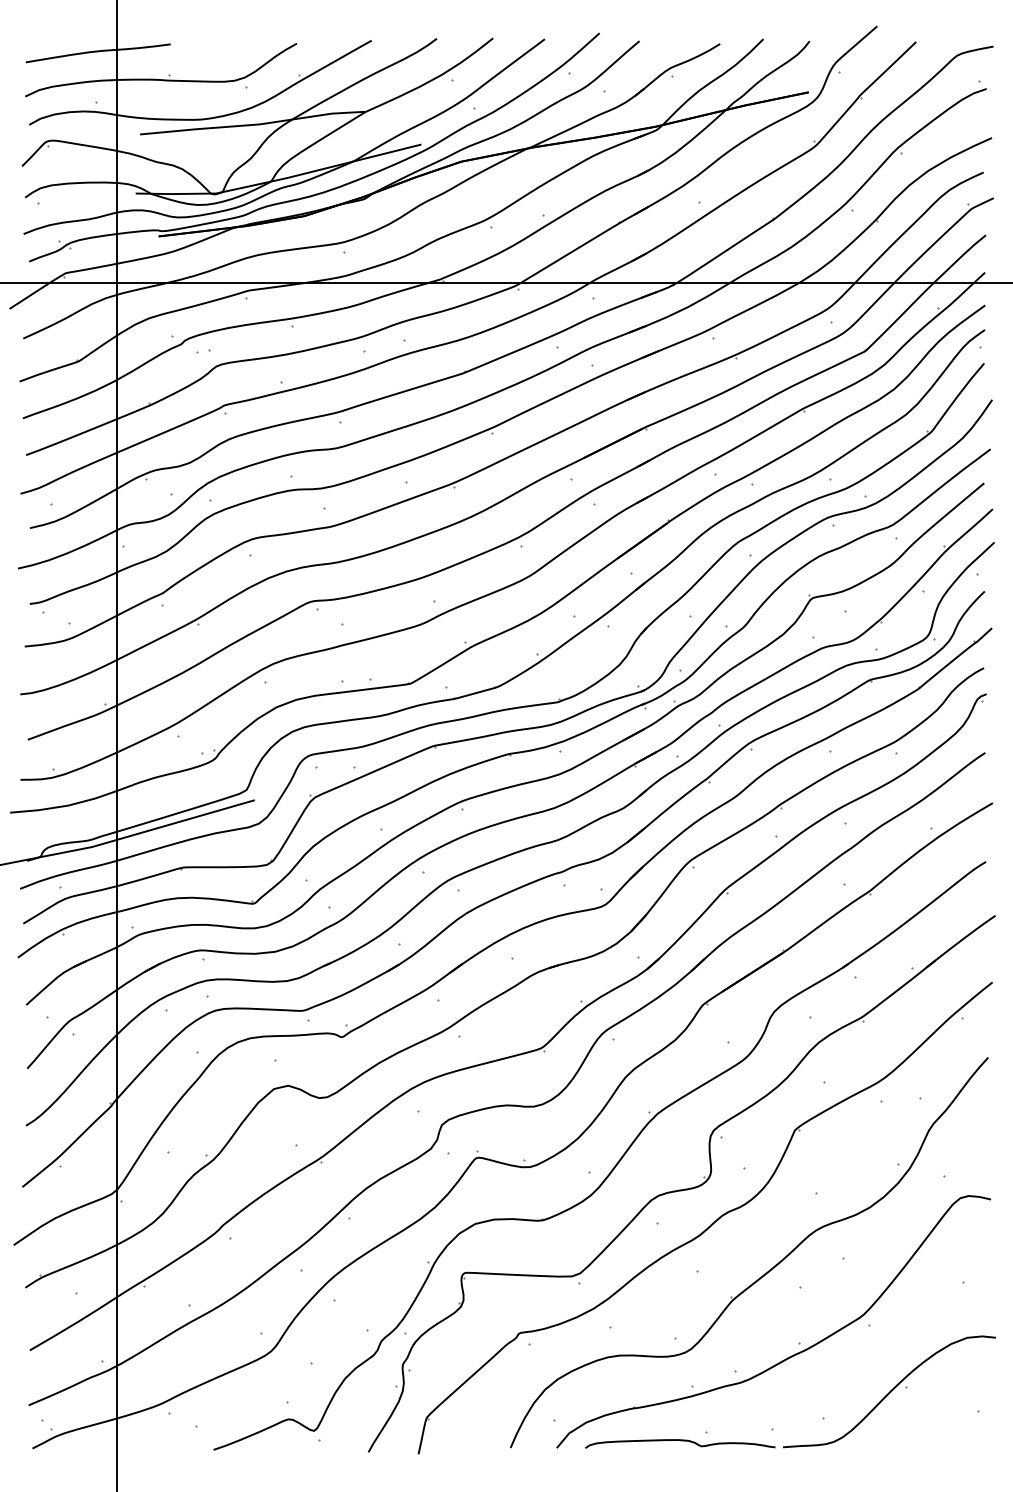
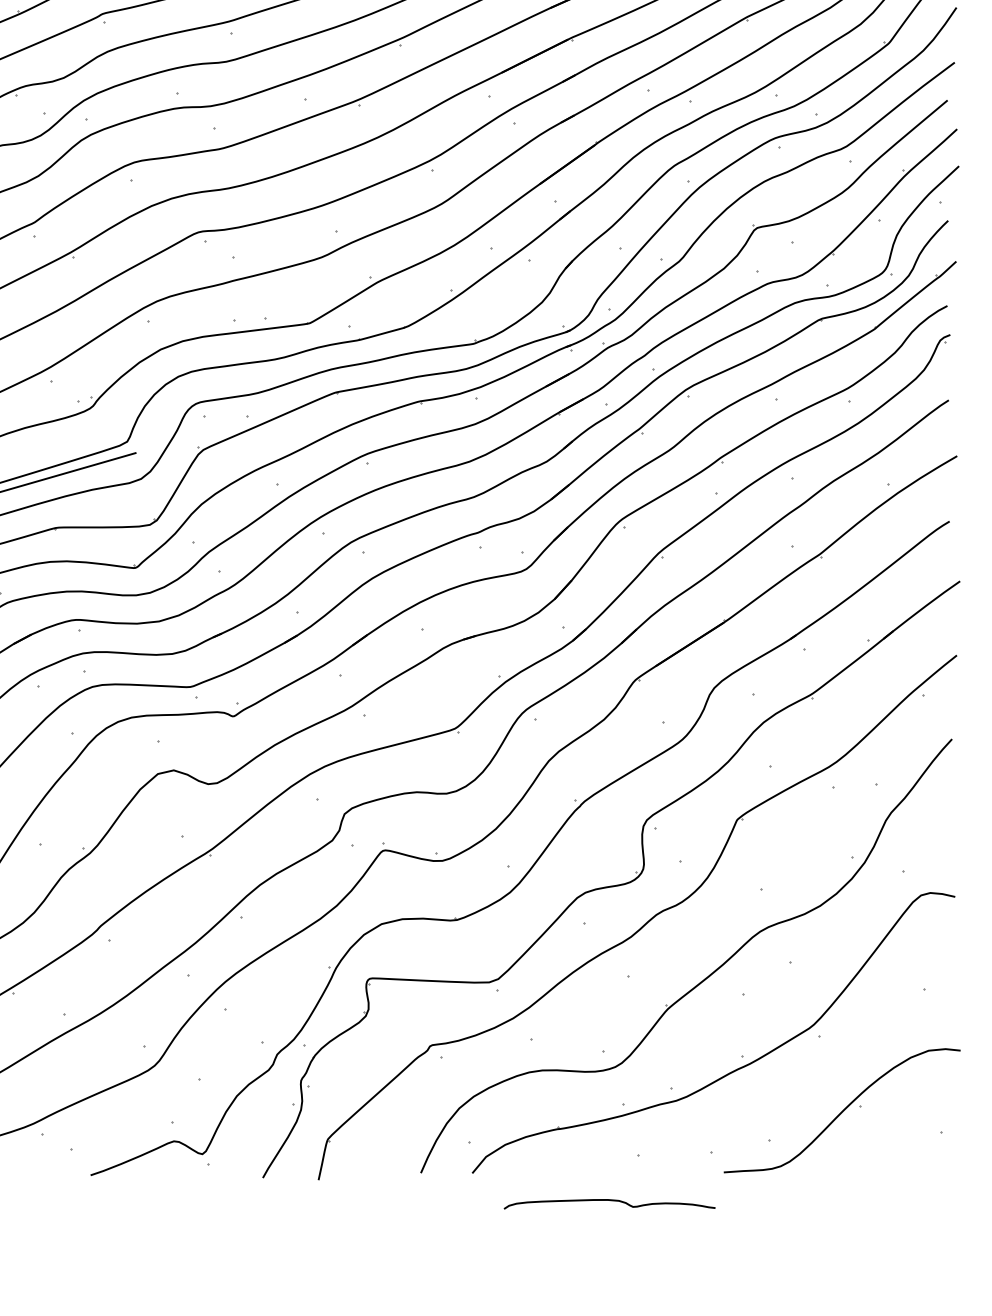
curve: (680, 1441) -> (609, 1201), moved

